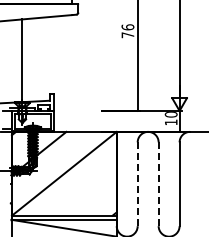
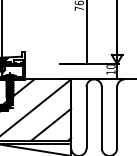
line: (137, 184) -> (86, 117), dashed -> solid
line: (158, 184) -> (101, 117), dashed -> solid
line: (89, 193) -> (51, 124), added

